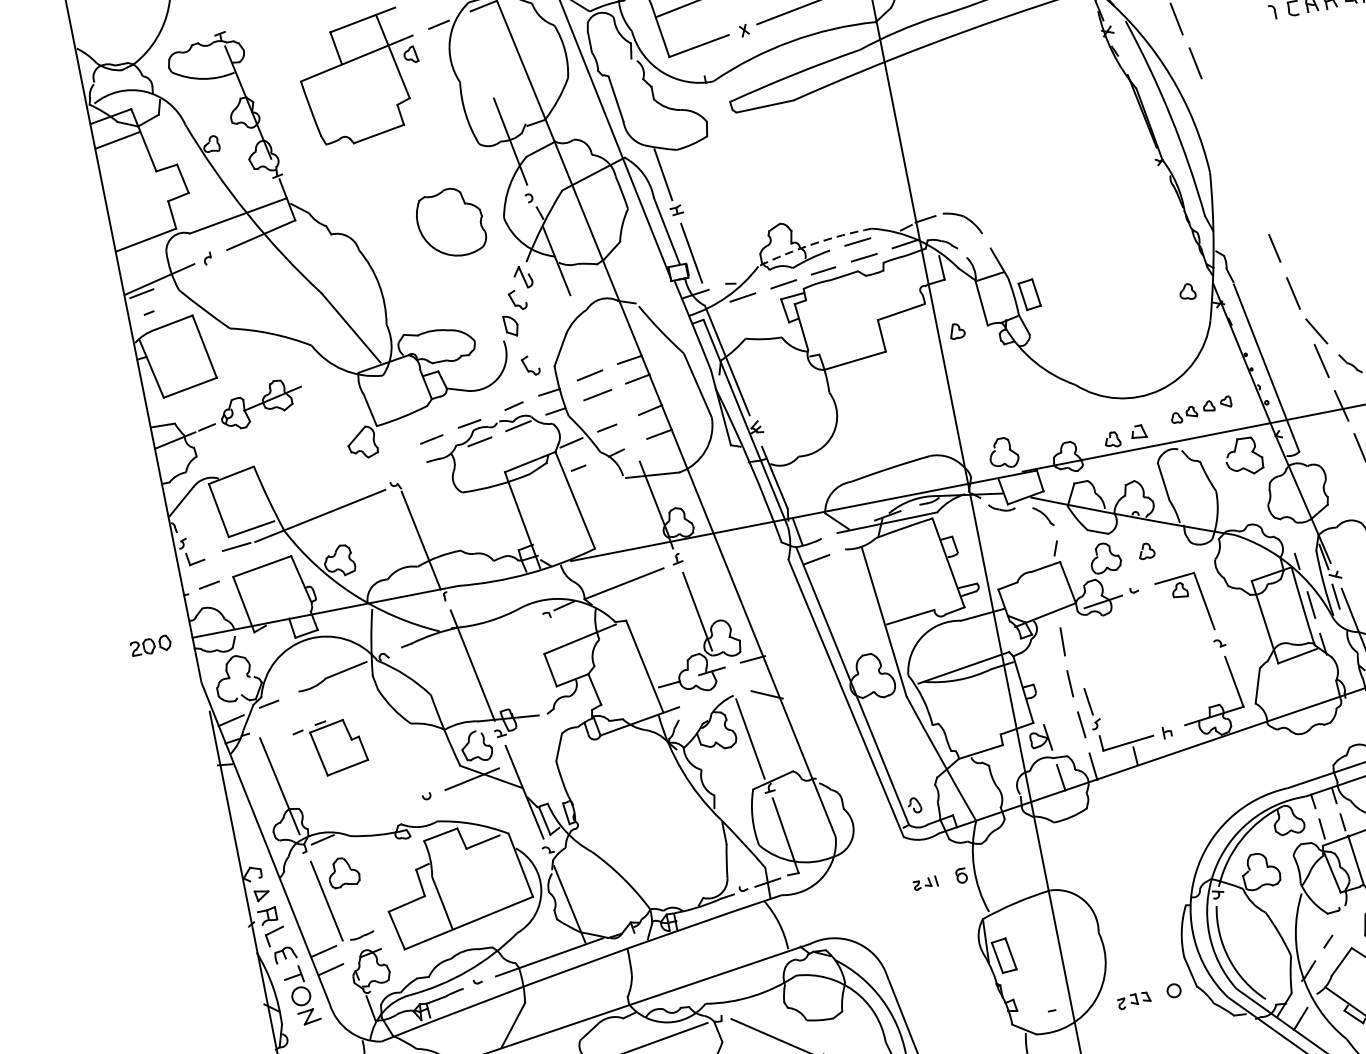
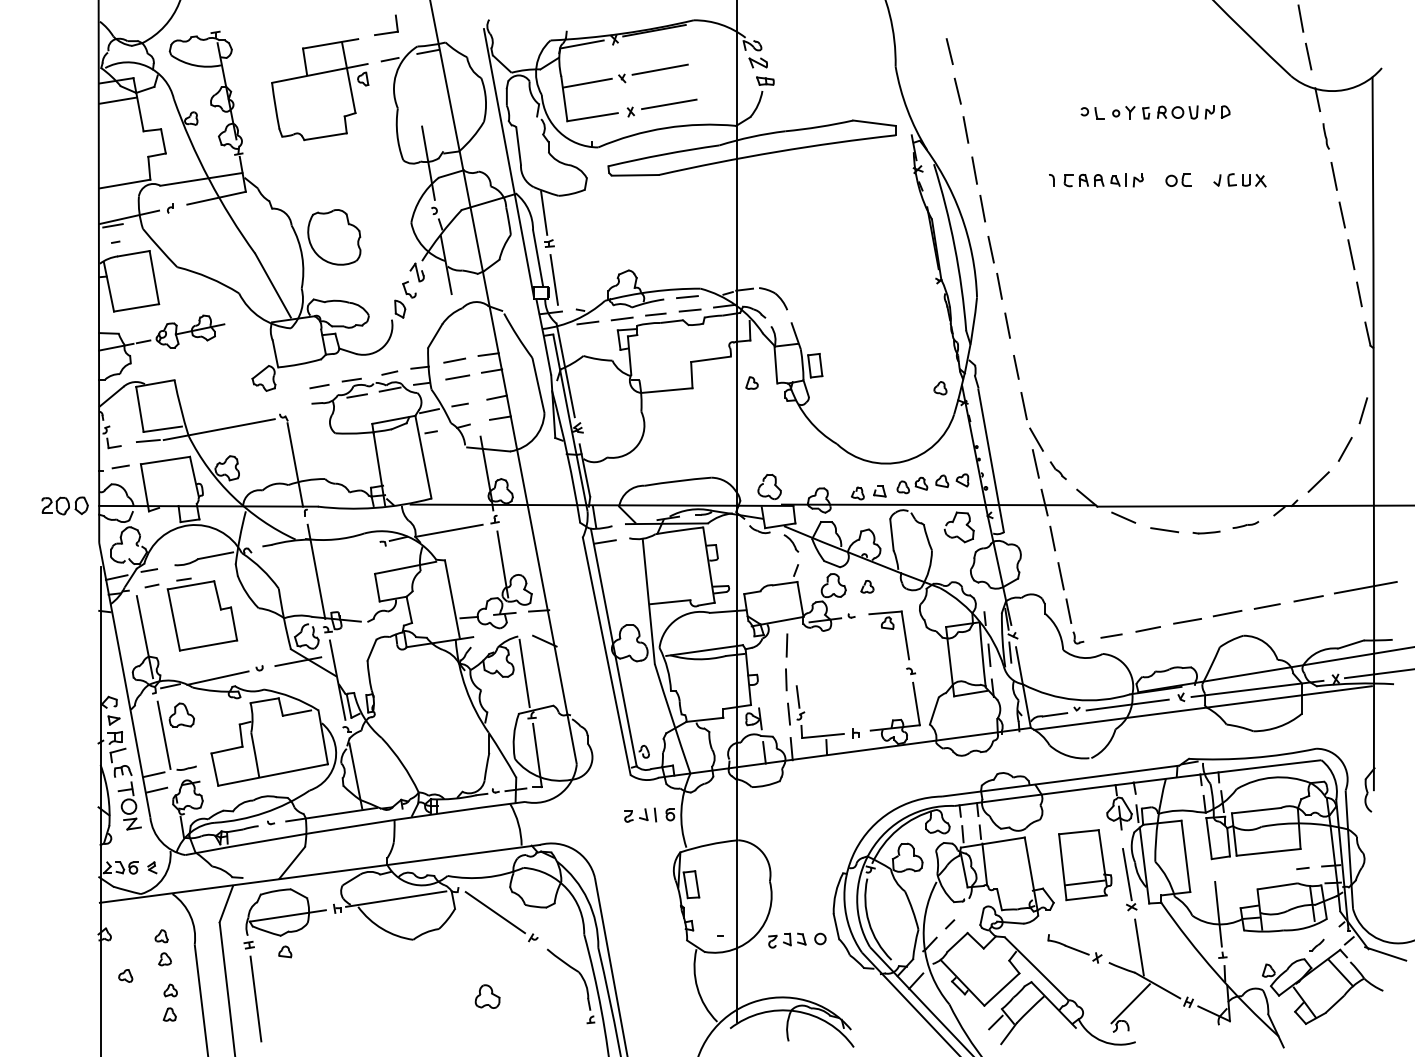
line: (1214, 111) -> (990, 249), added
line: (1234, 152) -> (999, 285), added
line: (1253, 199) -> (1007, 325), added
part: (450, 223) -> (334, 237), moved
arc: (813, 243) -> (652, 291), dashed -> solid
part: (530, 365) -> (409, 343), removed
part: (1200, 409) -> (932, 483), size x1.43
part: (150, 645) -> (64, 505), size x1.43
part: (330, 747) -> (191, 614), size x1.67
line: (377, 817) -> (217, 677), added
part: (925, 882) -> (640, 814), size x1.67
part: (1134, 1000) -> (787, 940), size x1.43

